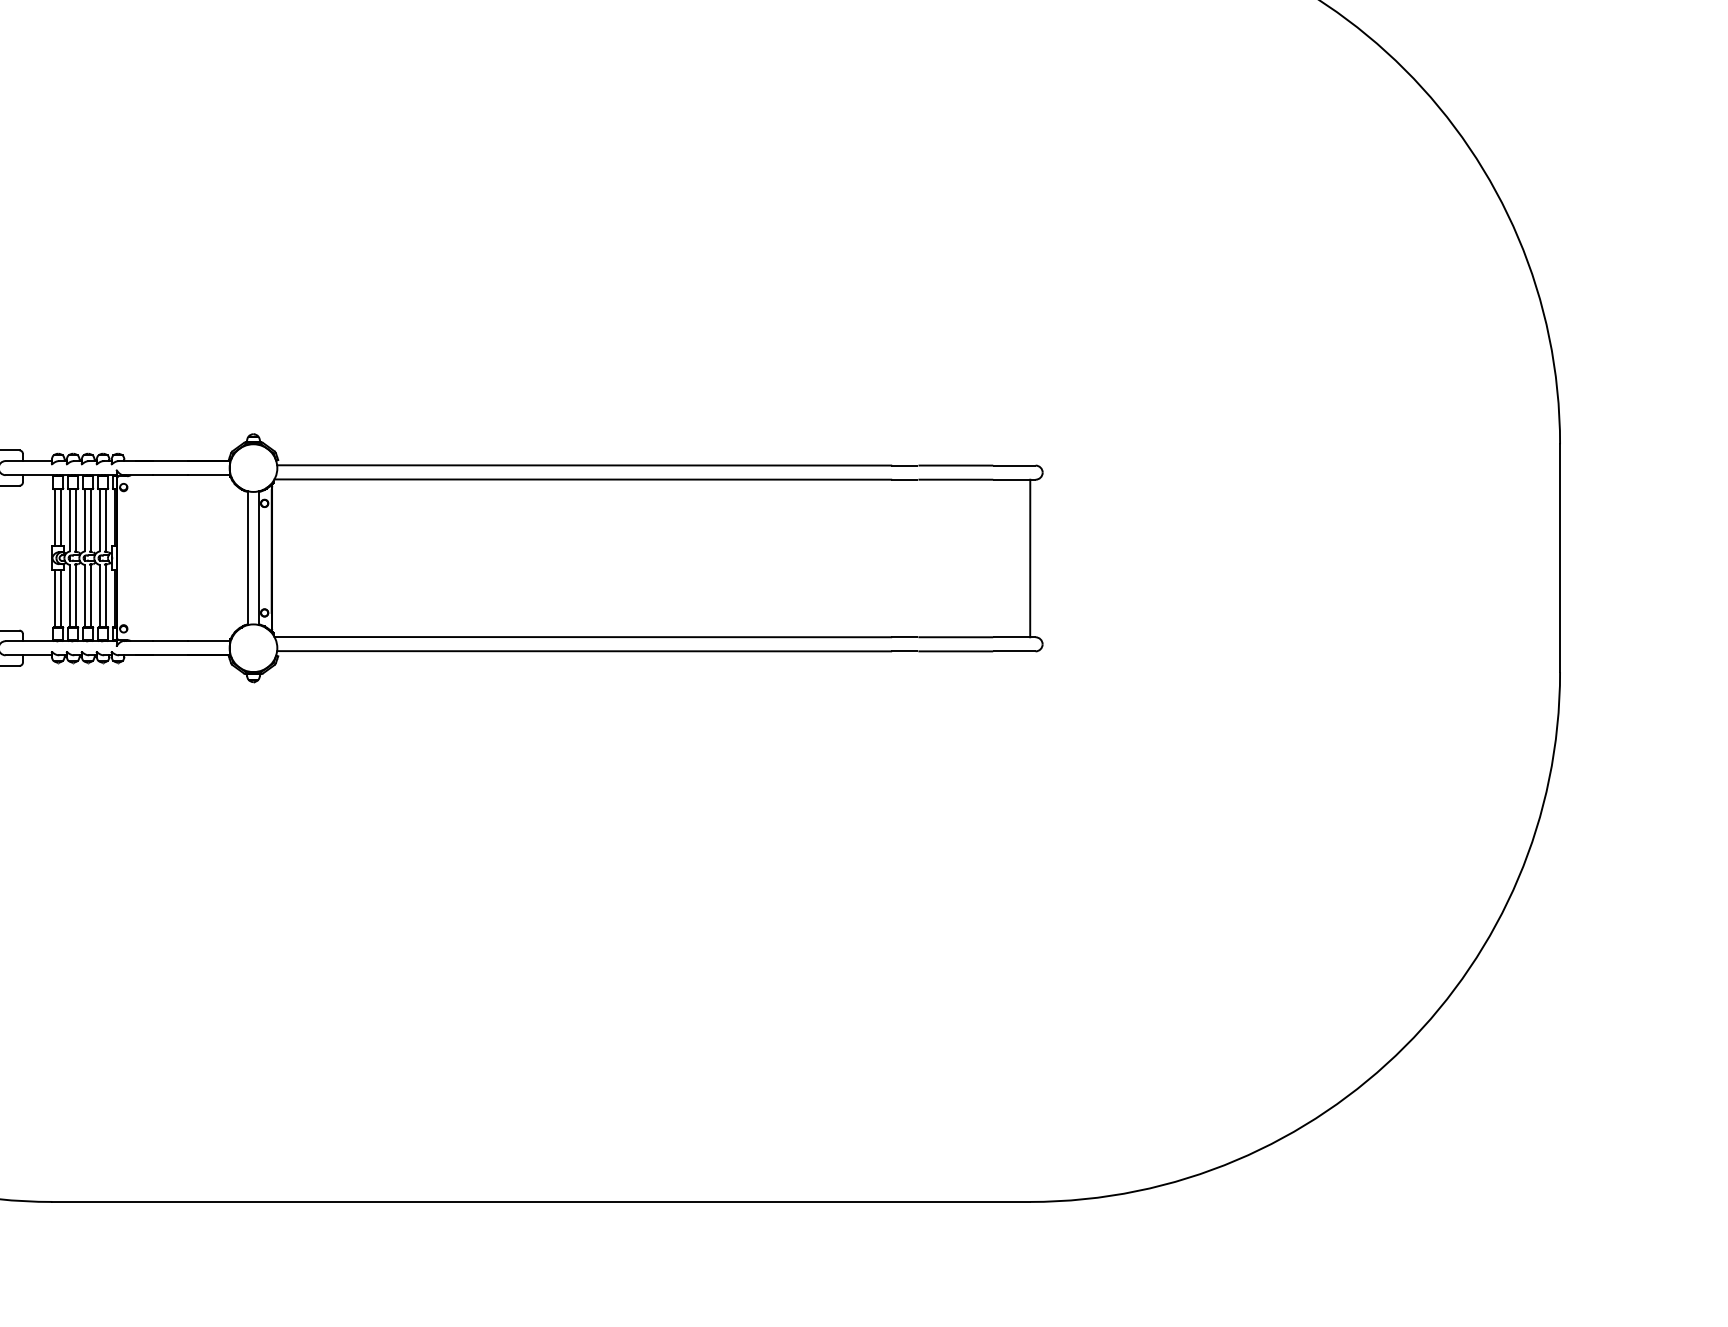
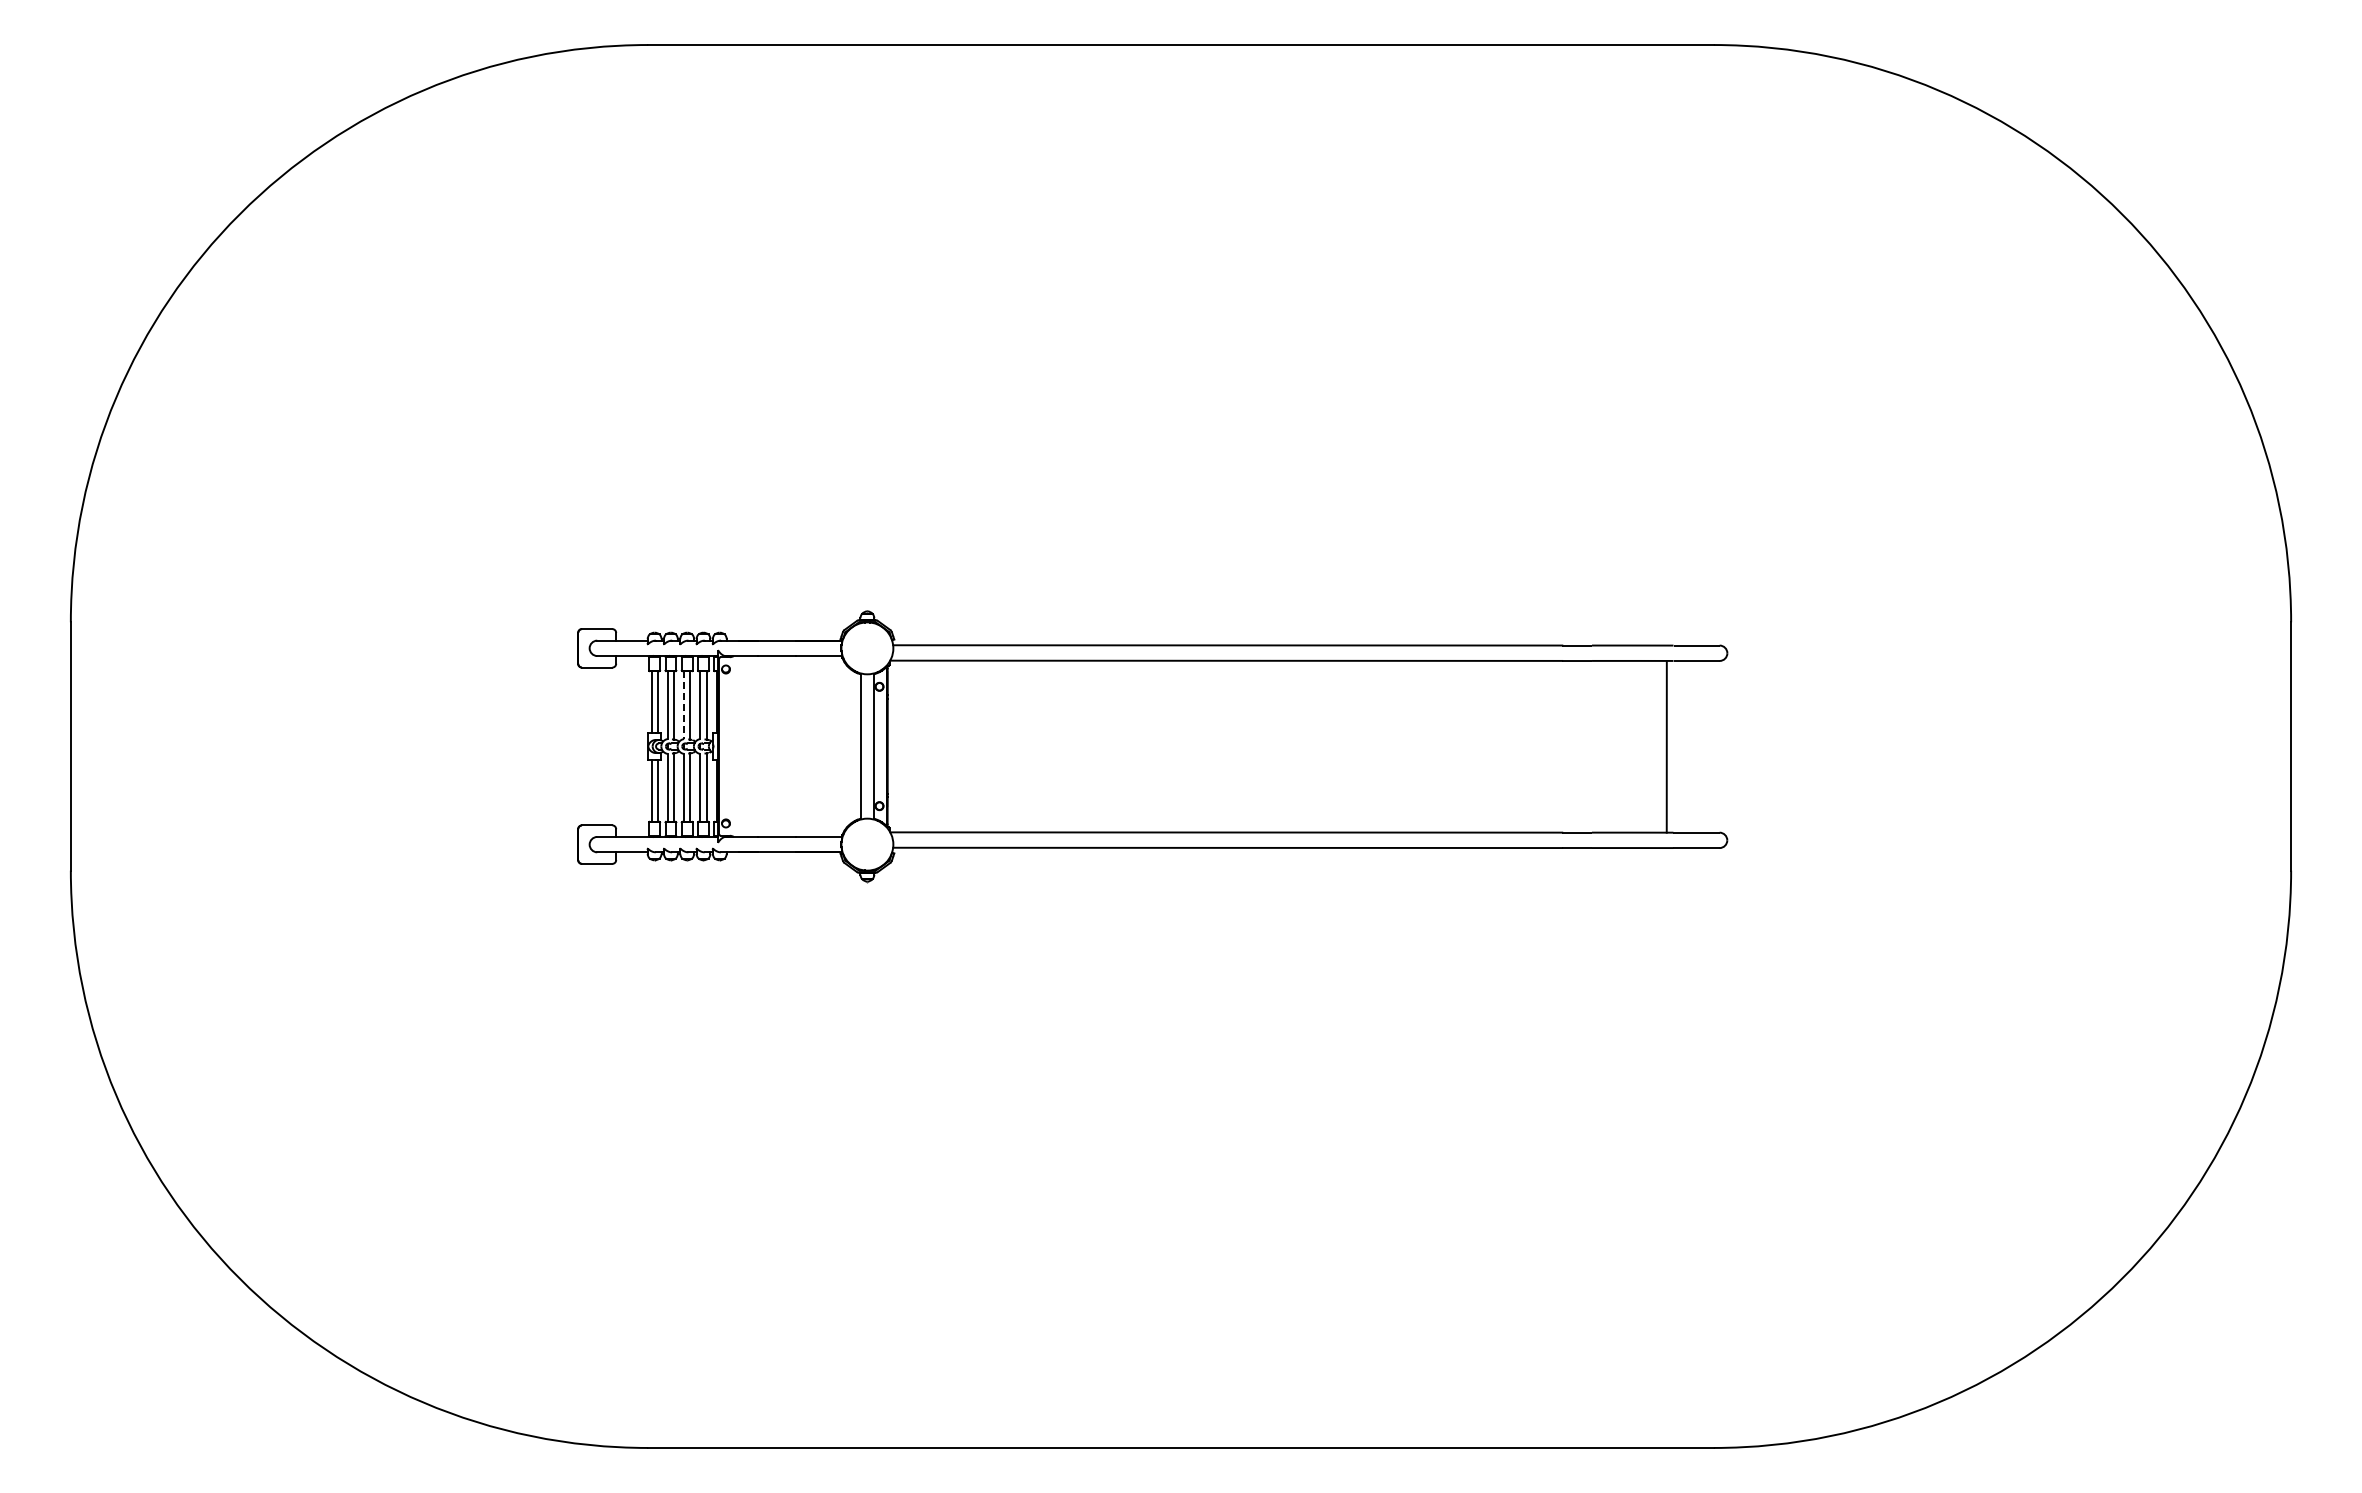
line: (85, 520) -> (684, 705), solid -> dashed
line: (1029, 558) -> (1666, 746), moved

